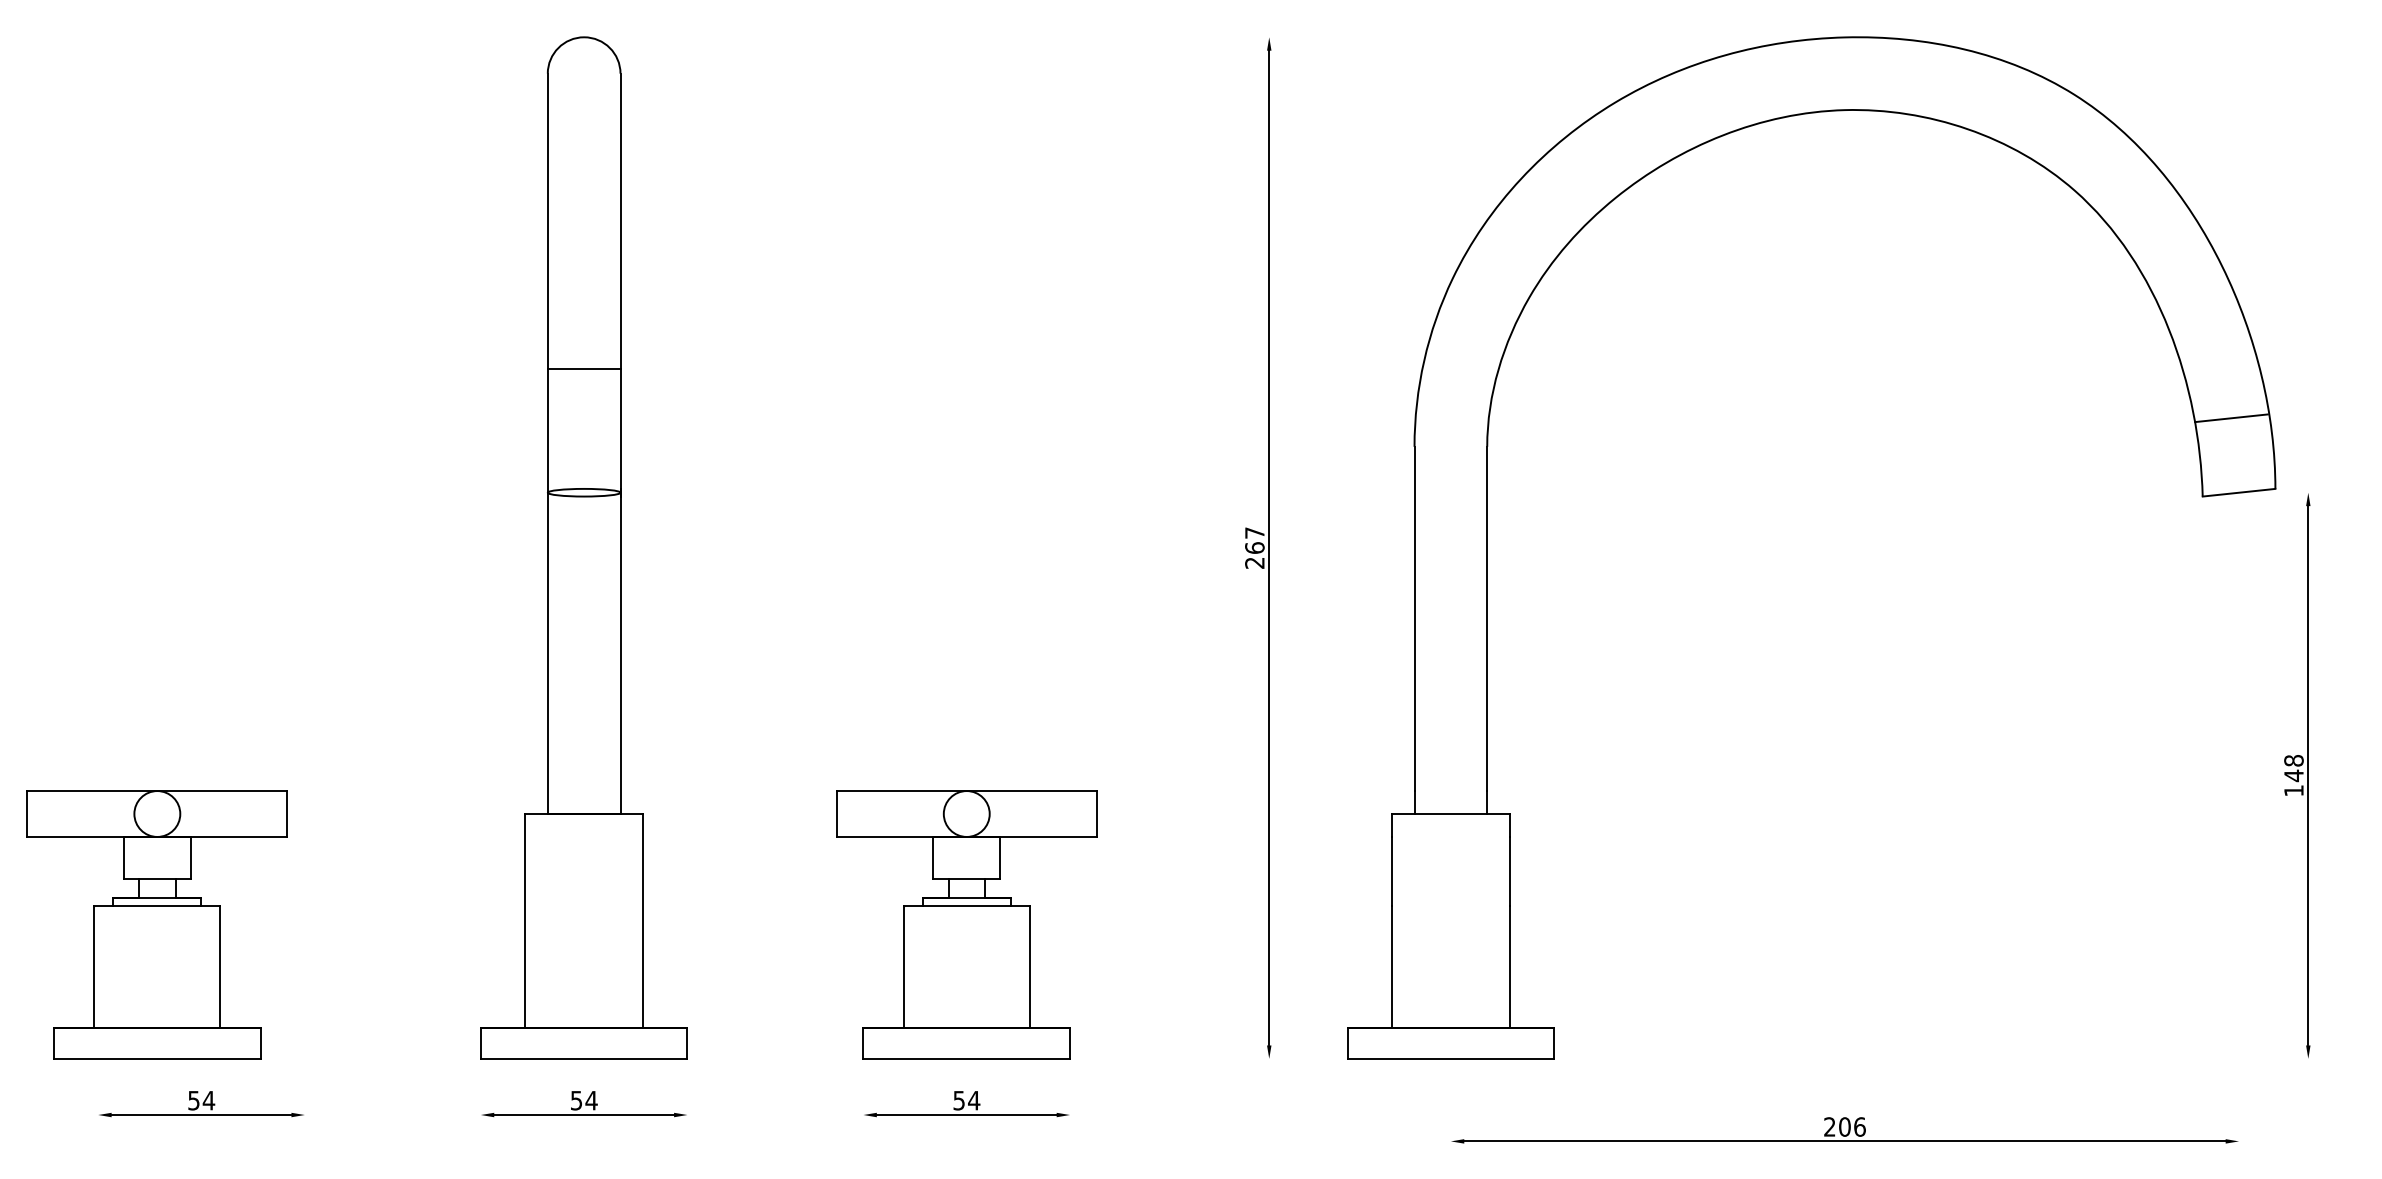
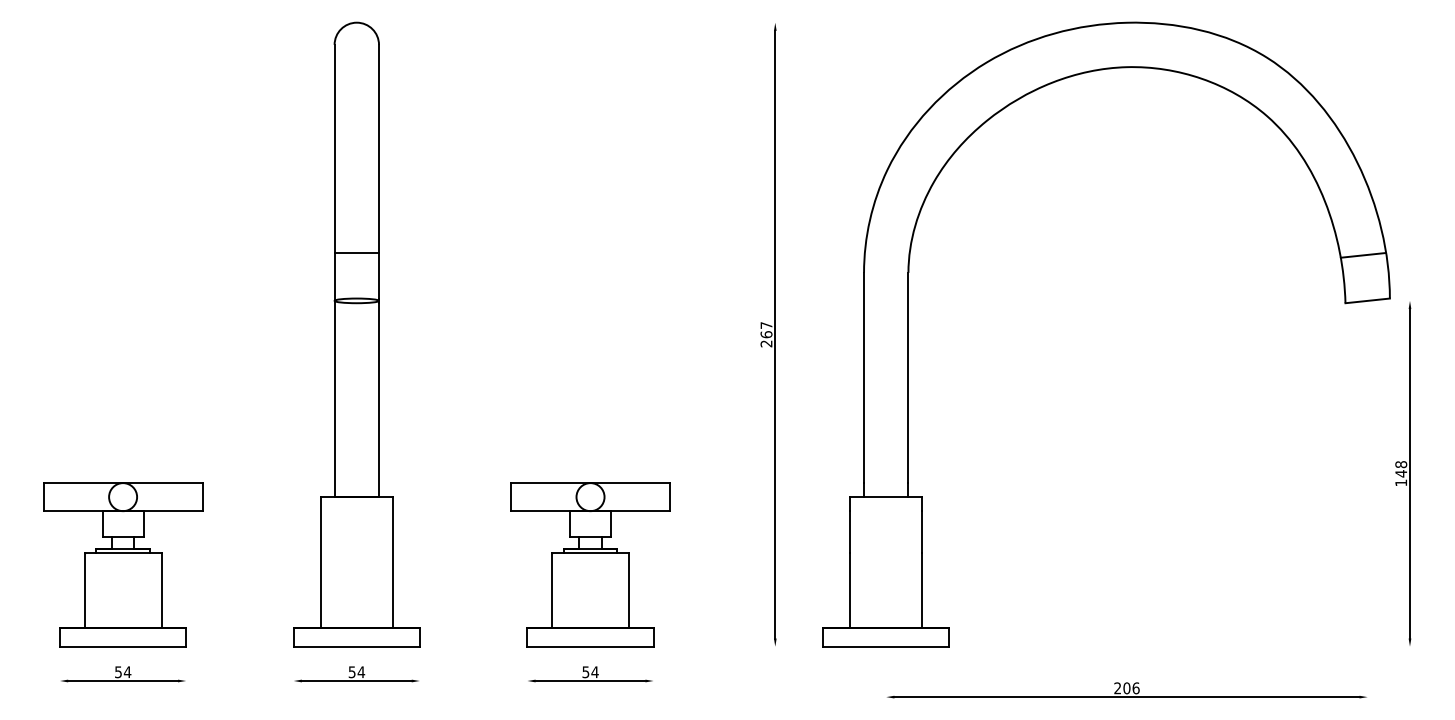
line: (583, 369) -> (356, 253), moved
part: (157, 924) -> (123, 564), moved

